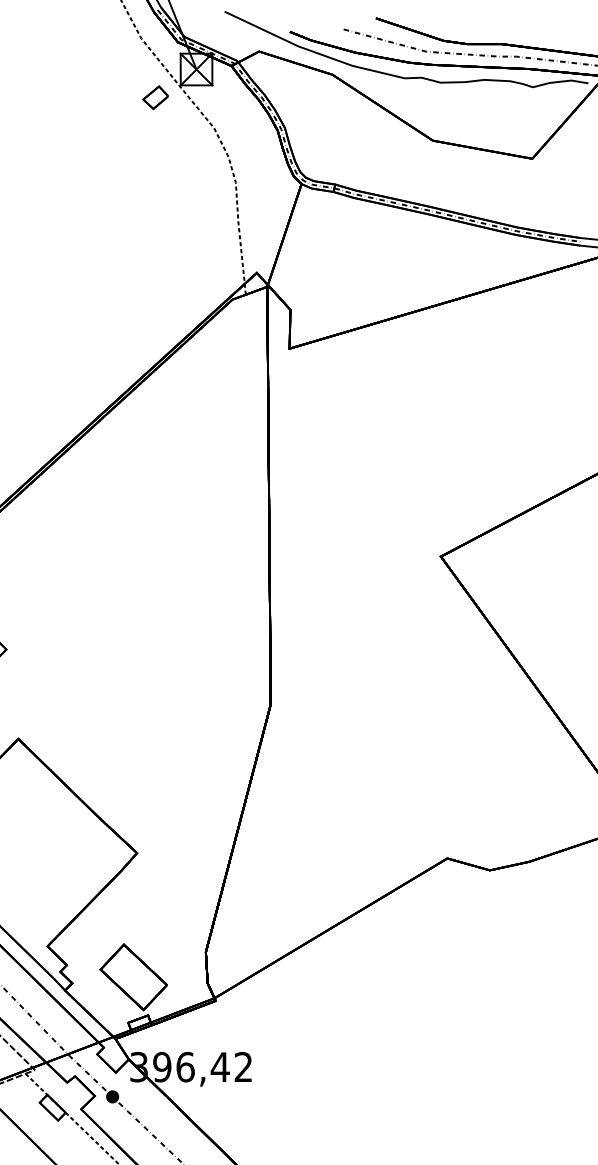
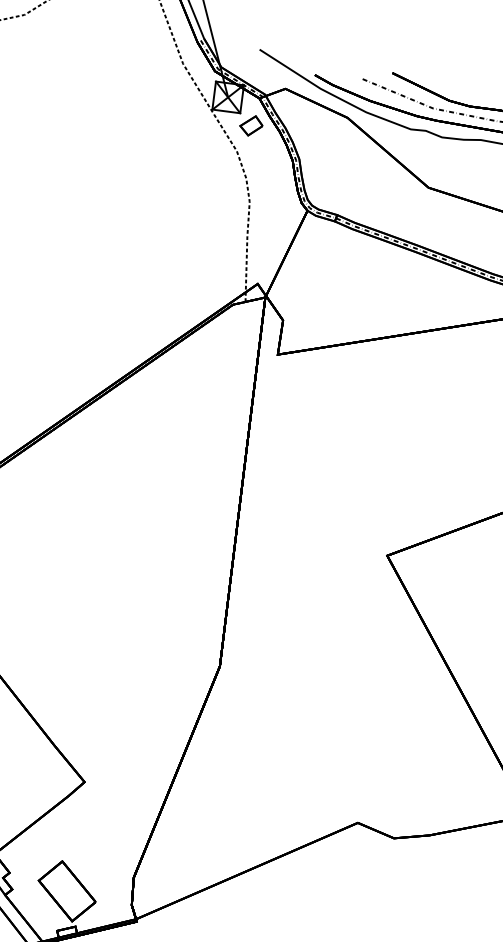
part: (155, 97) -> (251, 125), moved

